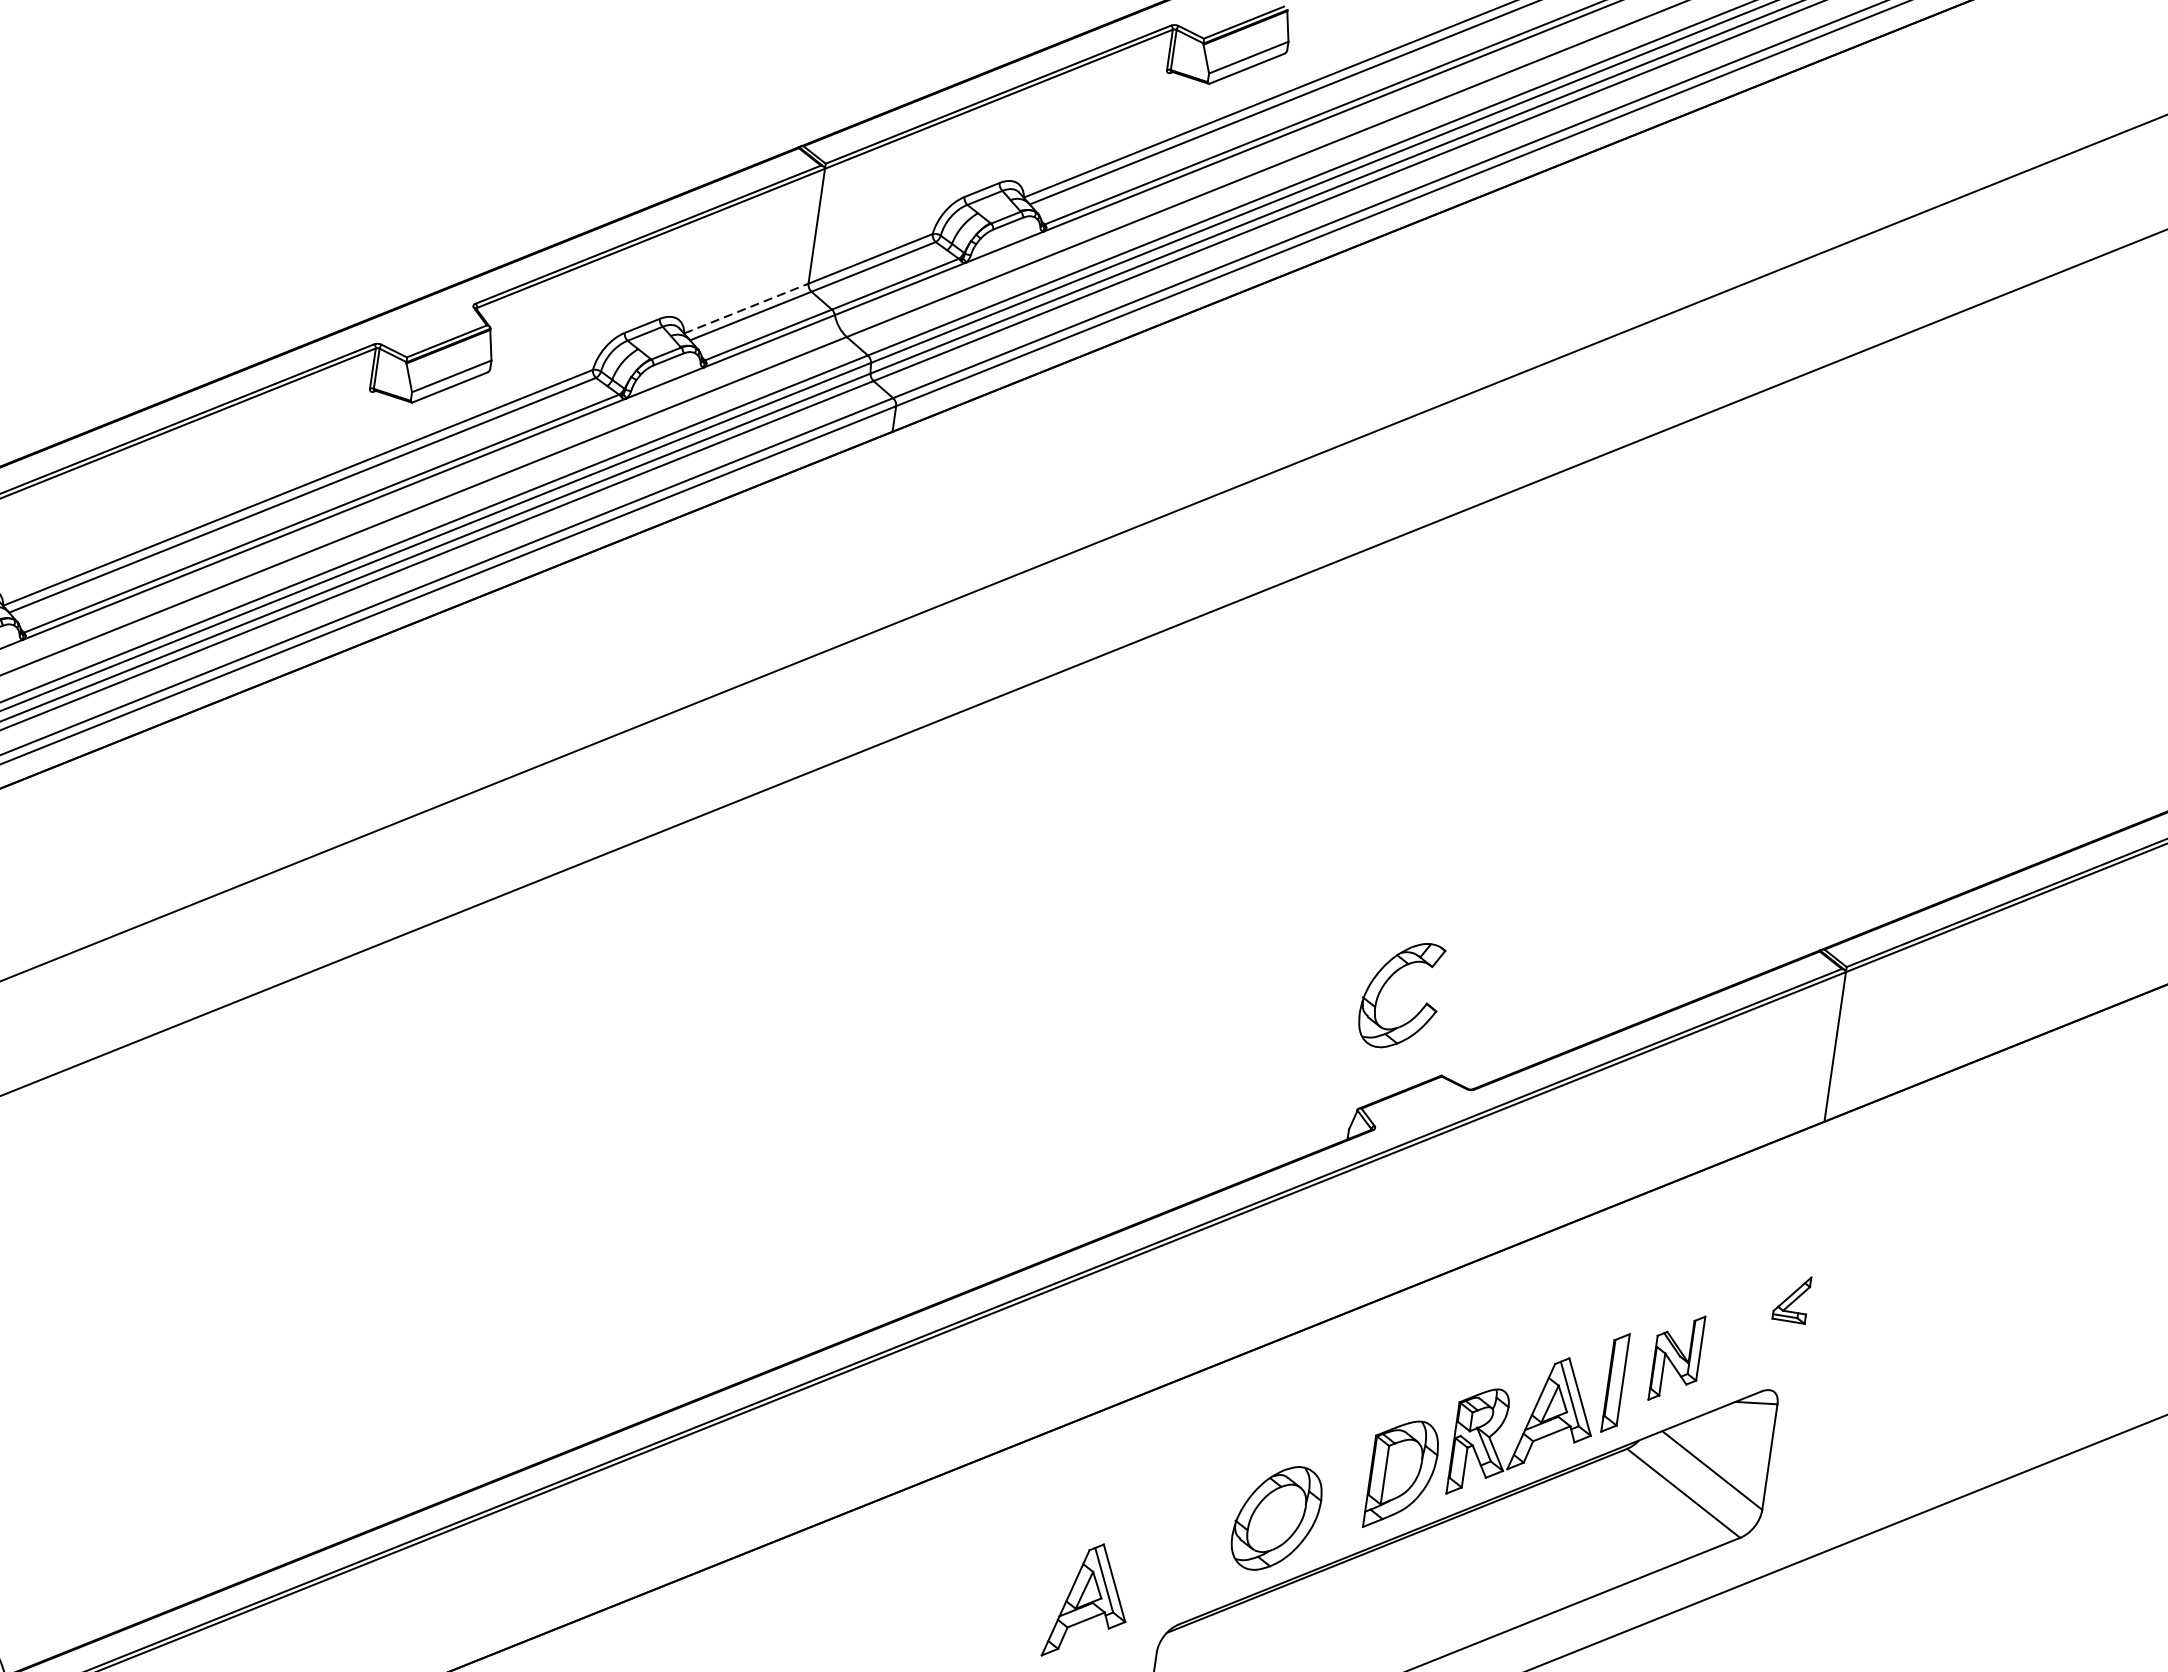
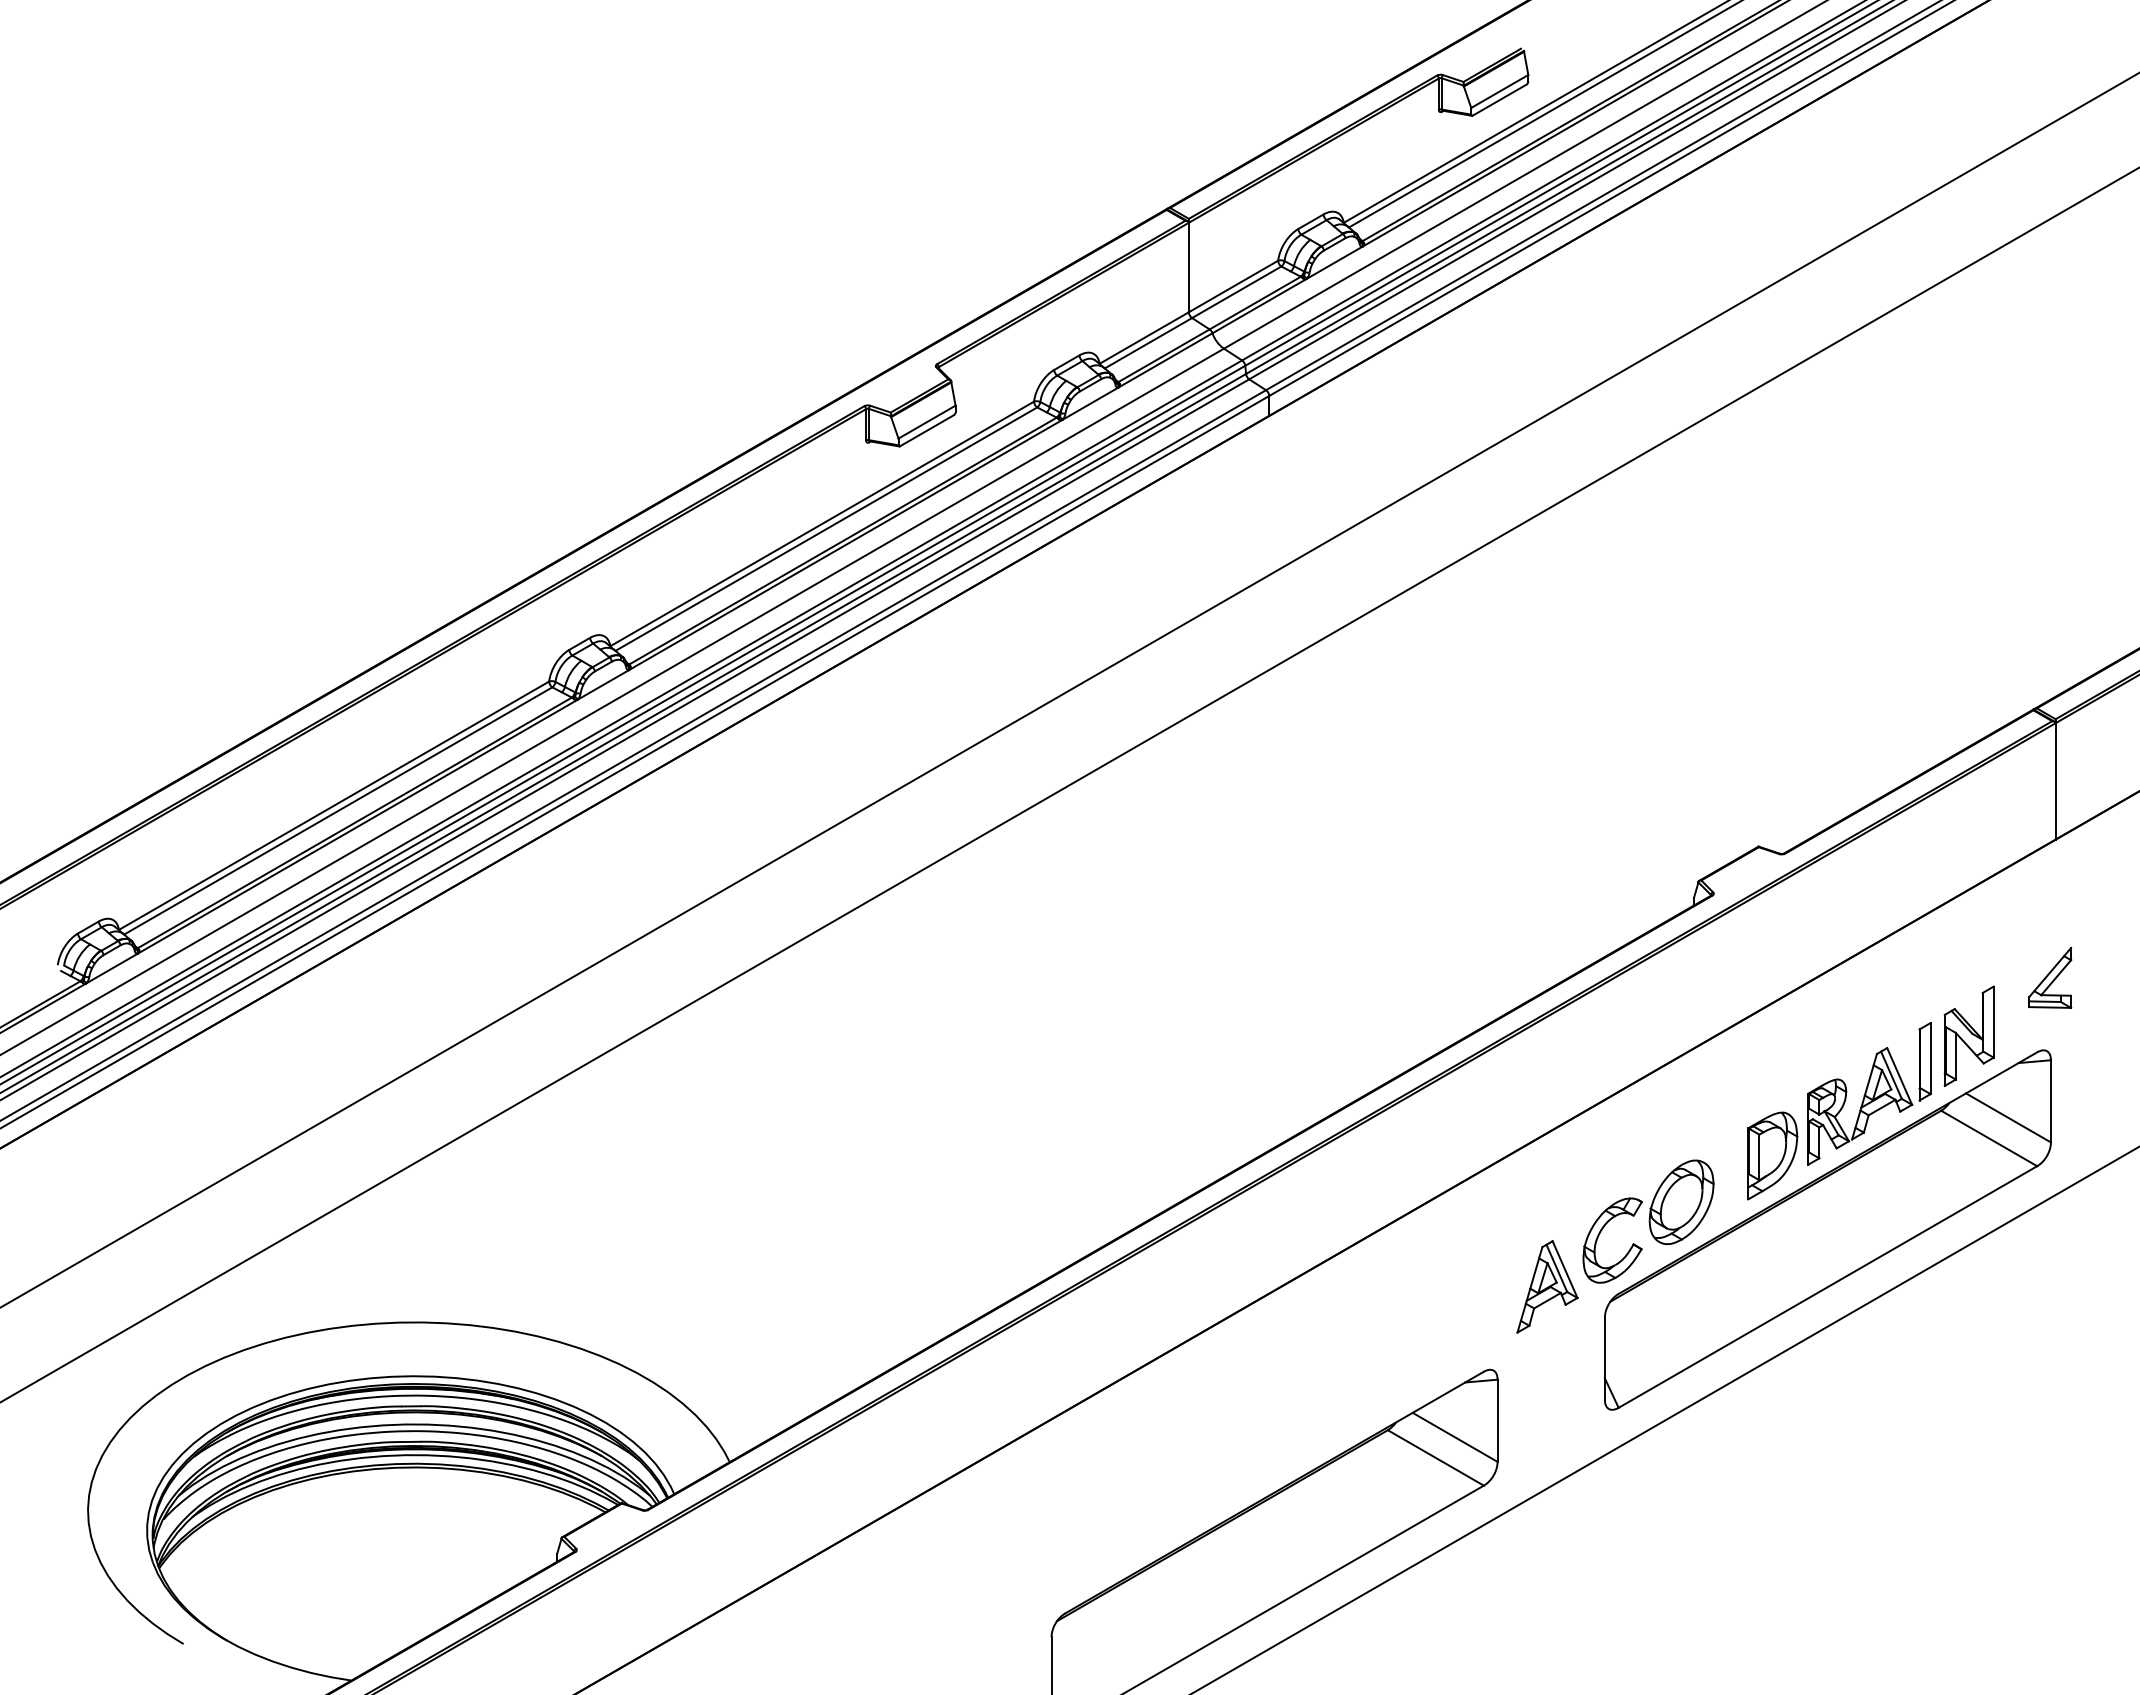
line: (746, 309) -> (1144, 338), dashed -> solid
part: (1386, 983) -> (1600, 1233), moved
part: (1792, 1297) -> (2050, 977), size x1.67
part: (1676, 1357) -> (1968, 1035), size x1.43

